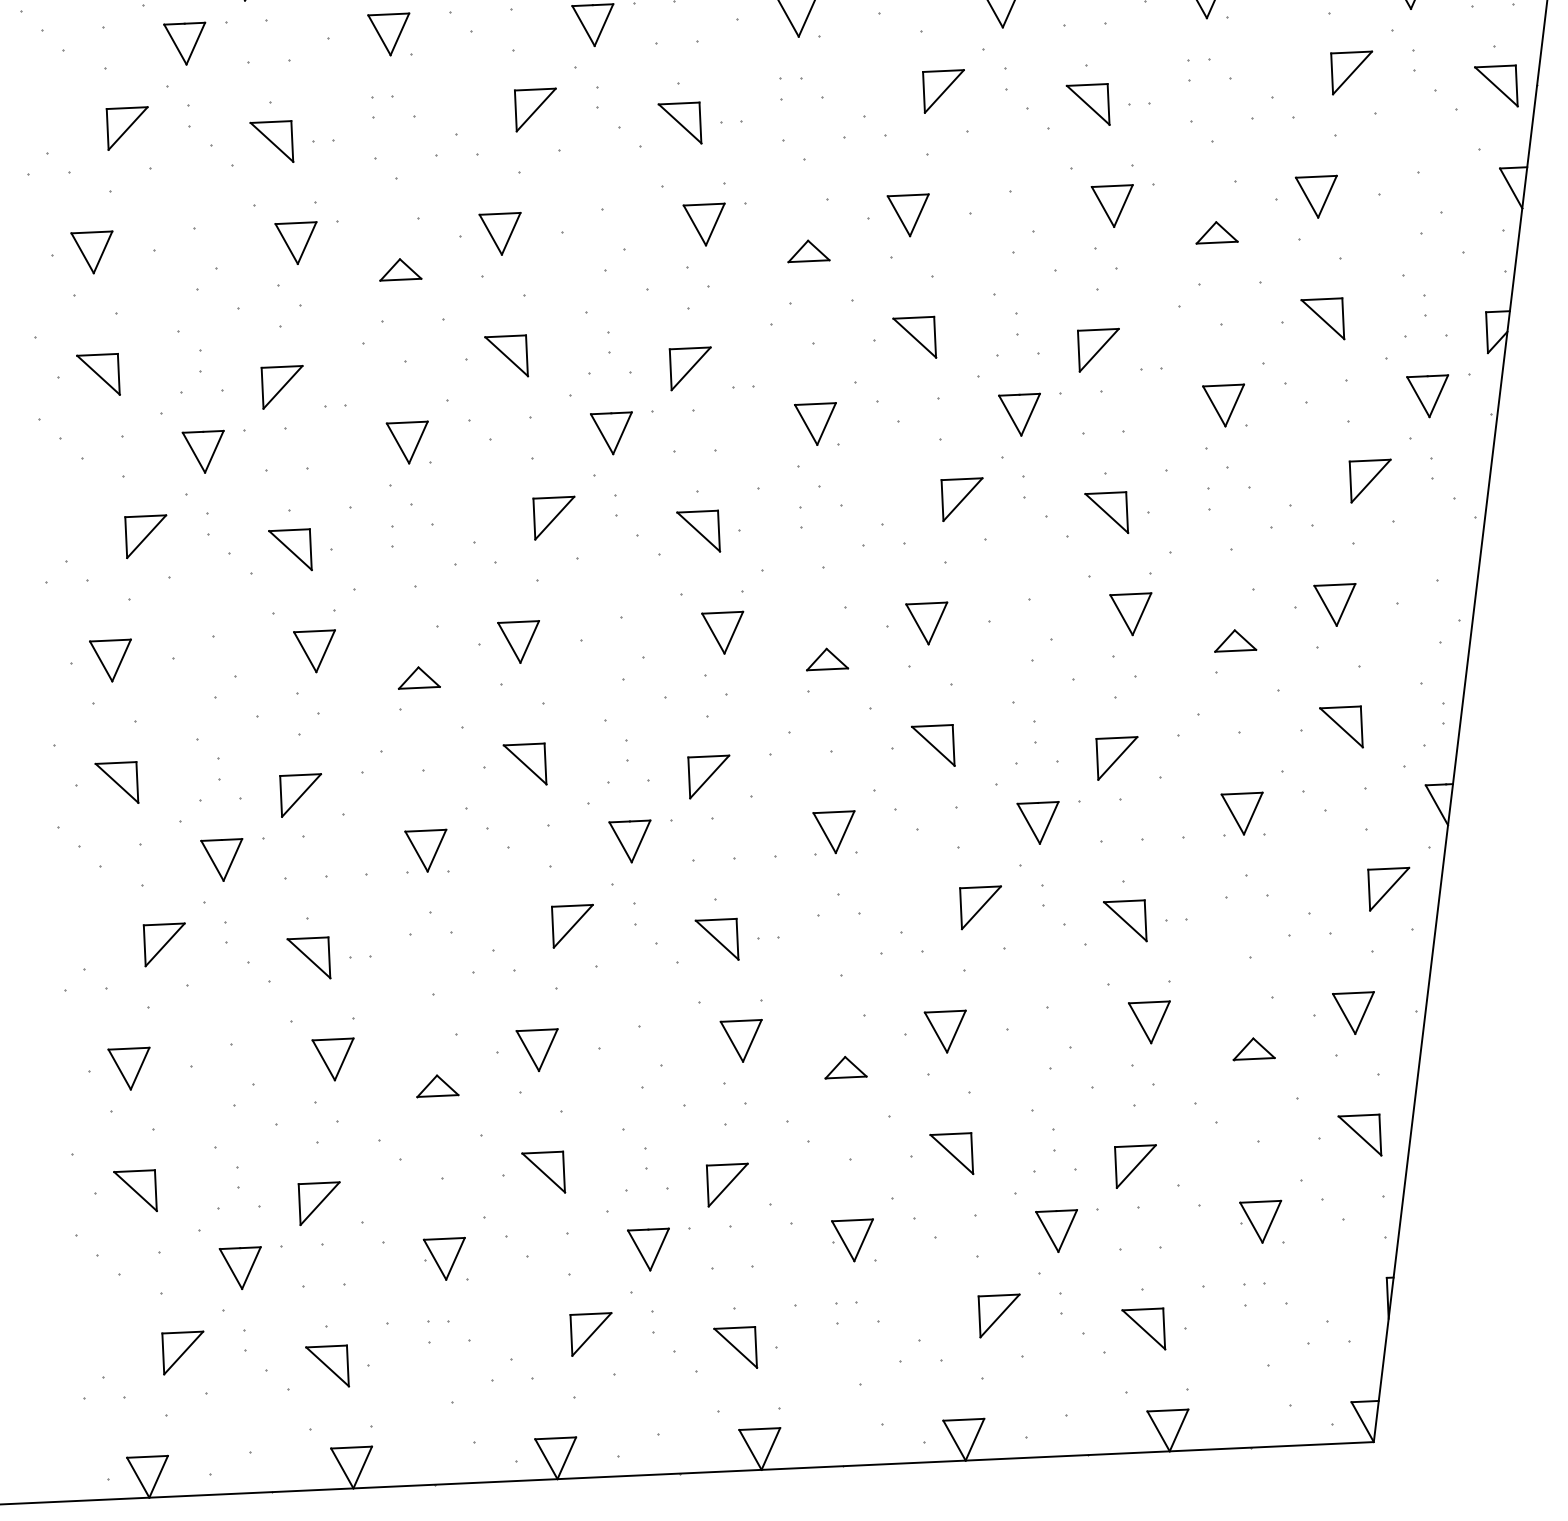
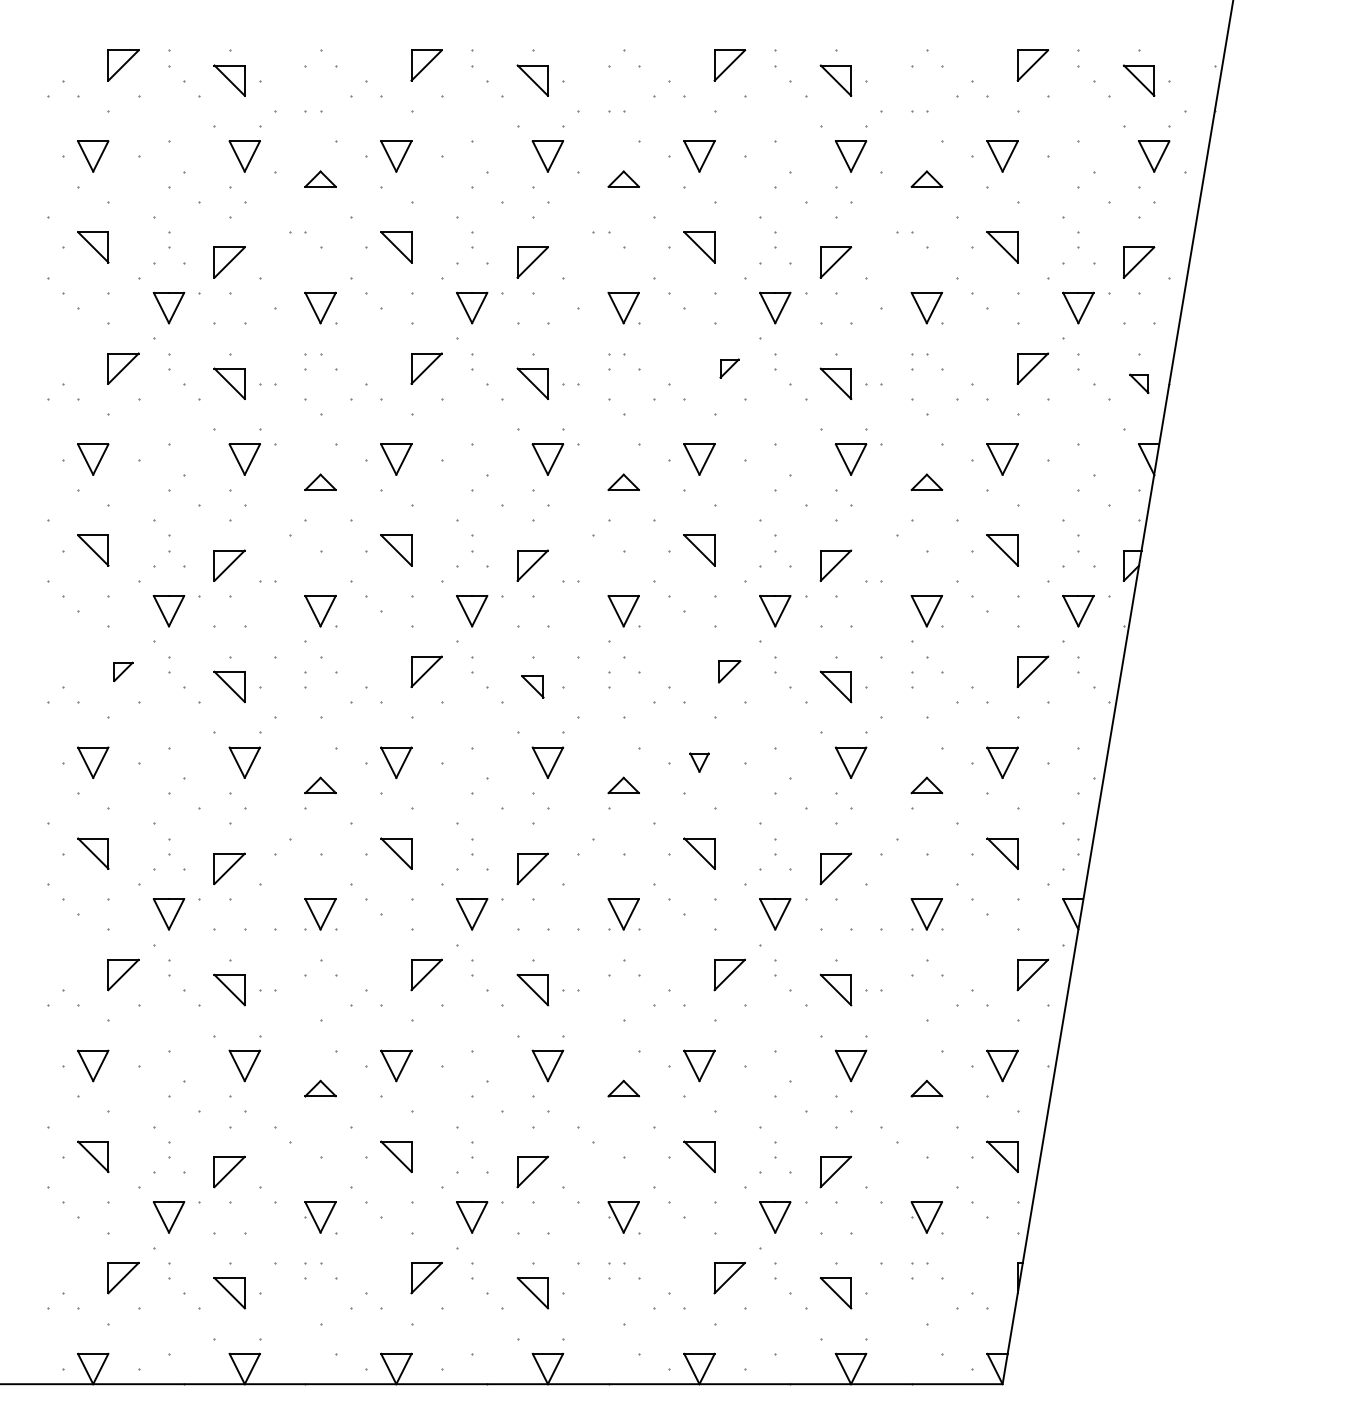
part: (1496, 86) -> (1139, 383), size x0.6
part: (943, 91) -> (729, 368), size x0.6
part: (962, 499) -> (729, 671), size x0.7
part: (698, 531) -> (532, 686), size x0.7
part: (146, 536) -> (123, 671), size x0.6
part: (927, 623) -> (699, 762), size x0.6

